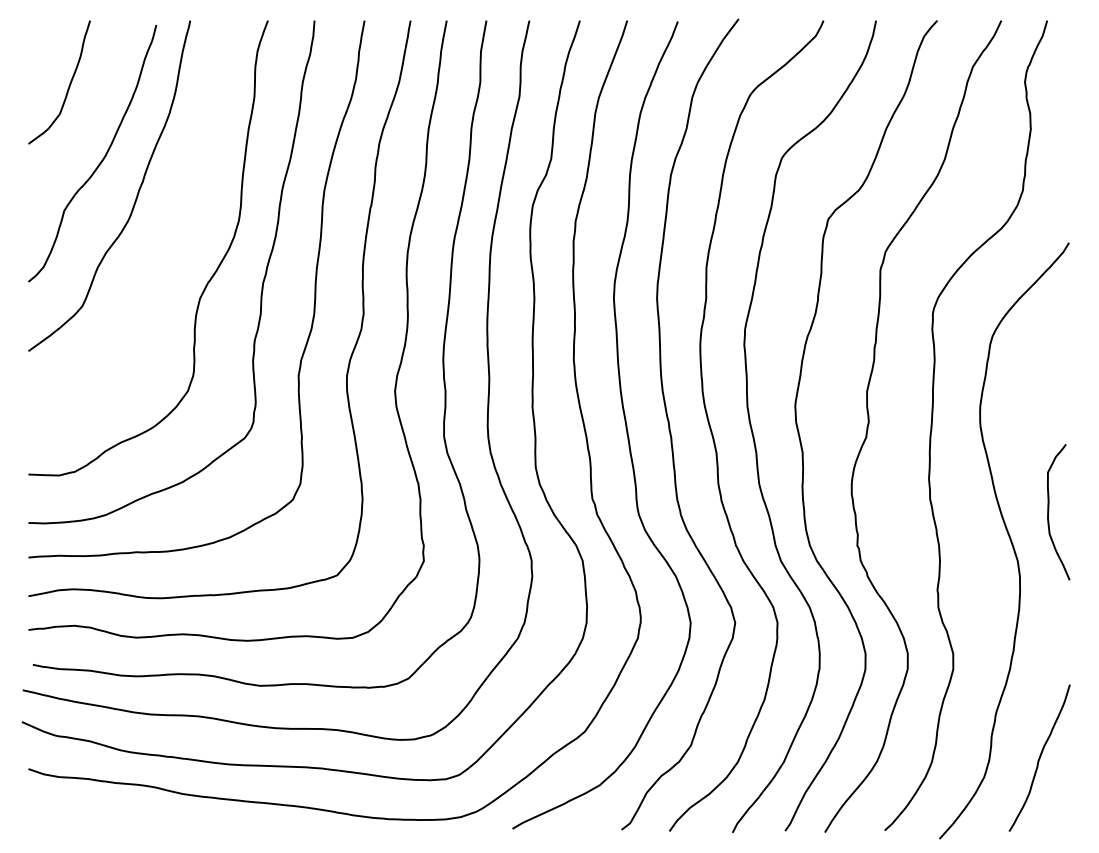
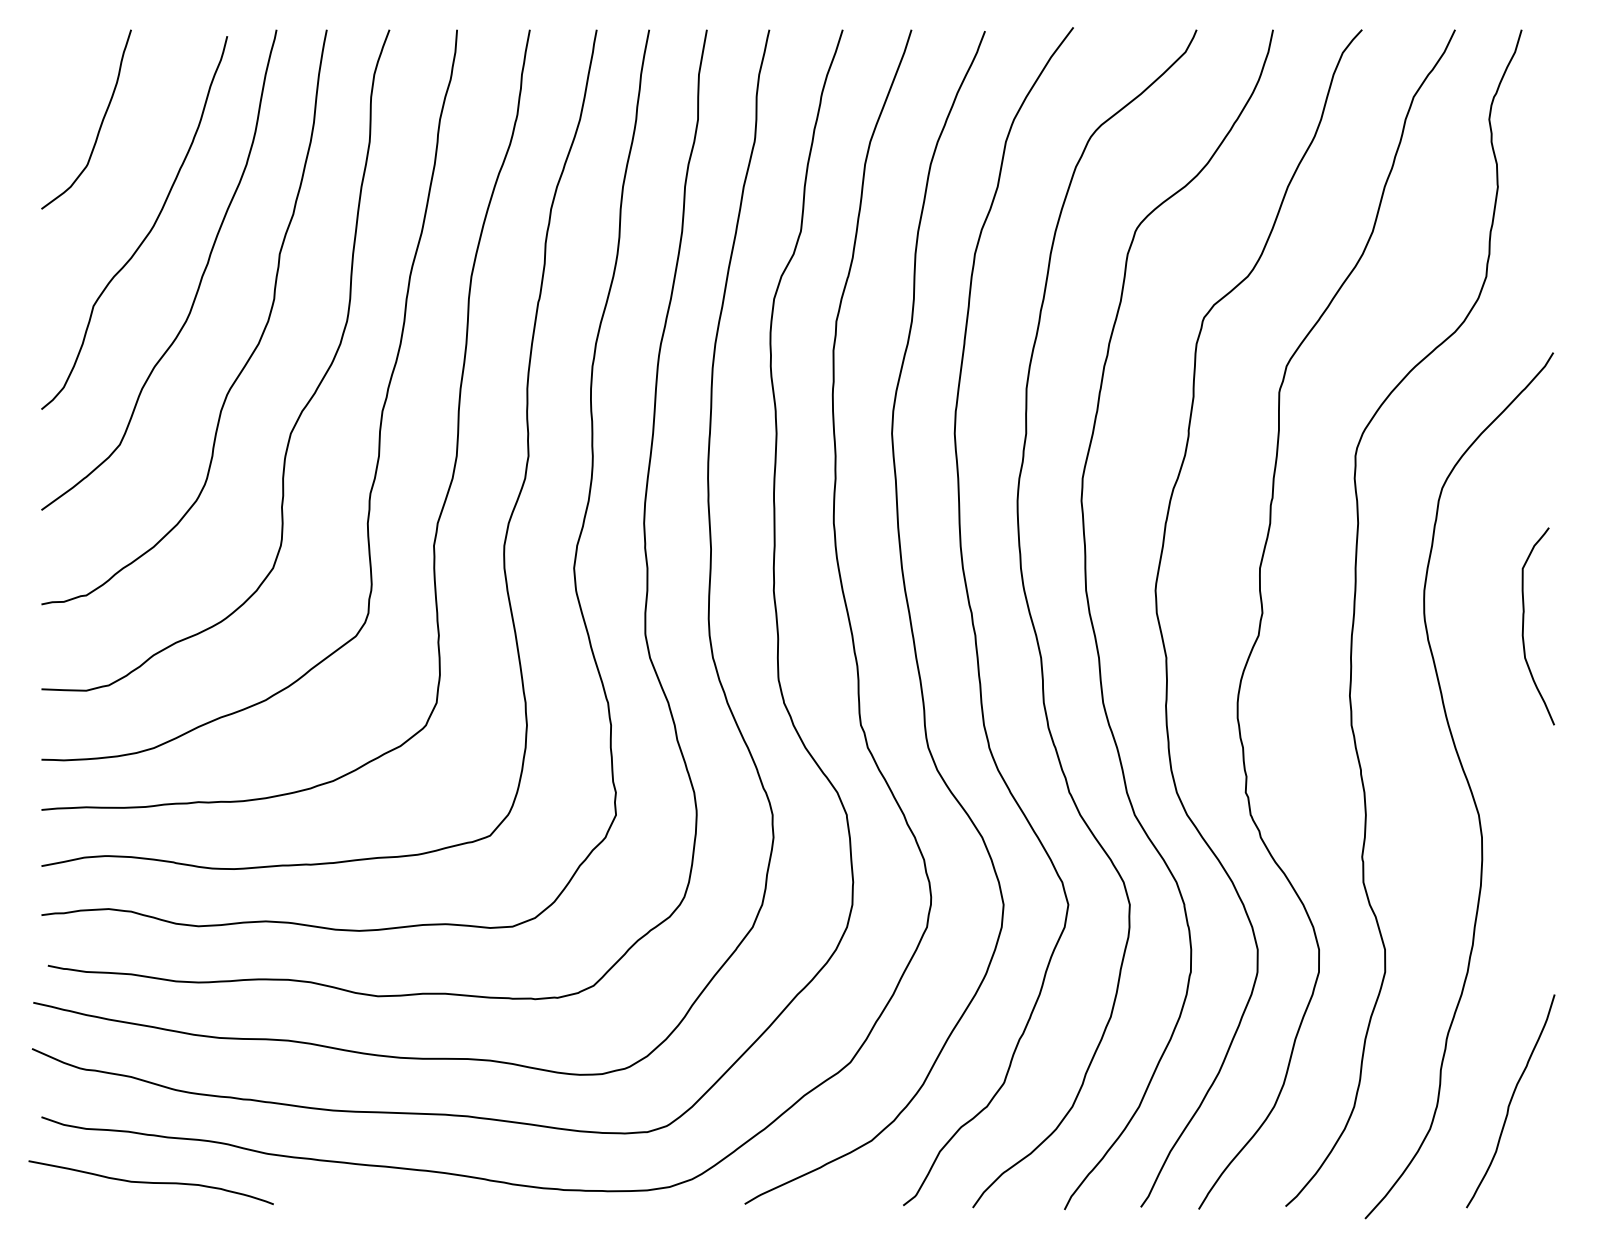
curve: (170, 246) -> (247, 357), added
curve: (1049, 512) -> (1524, 626), moved
curve: (103, 813) -> (150, 1181), added

